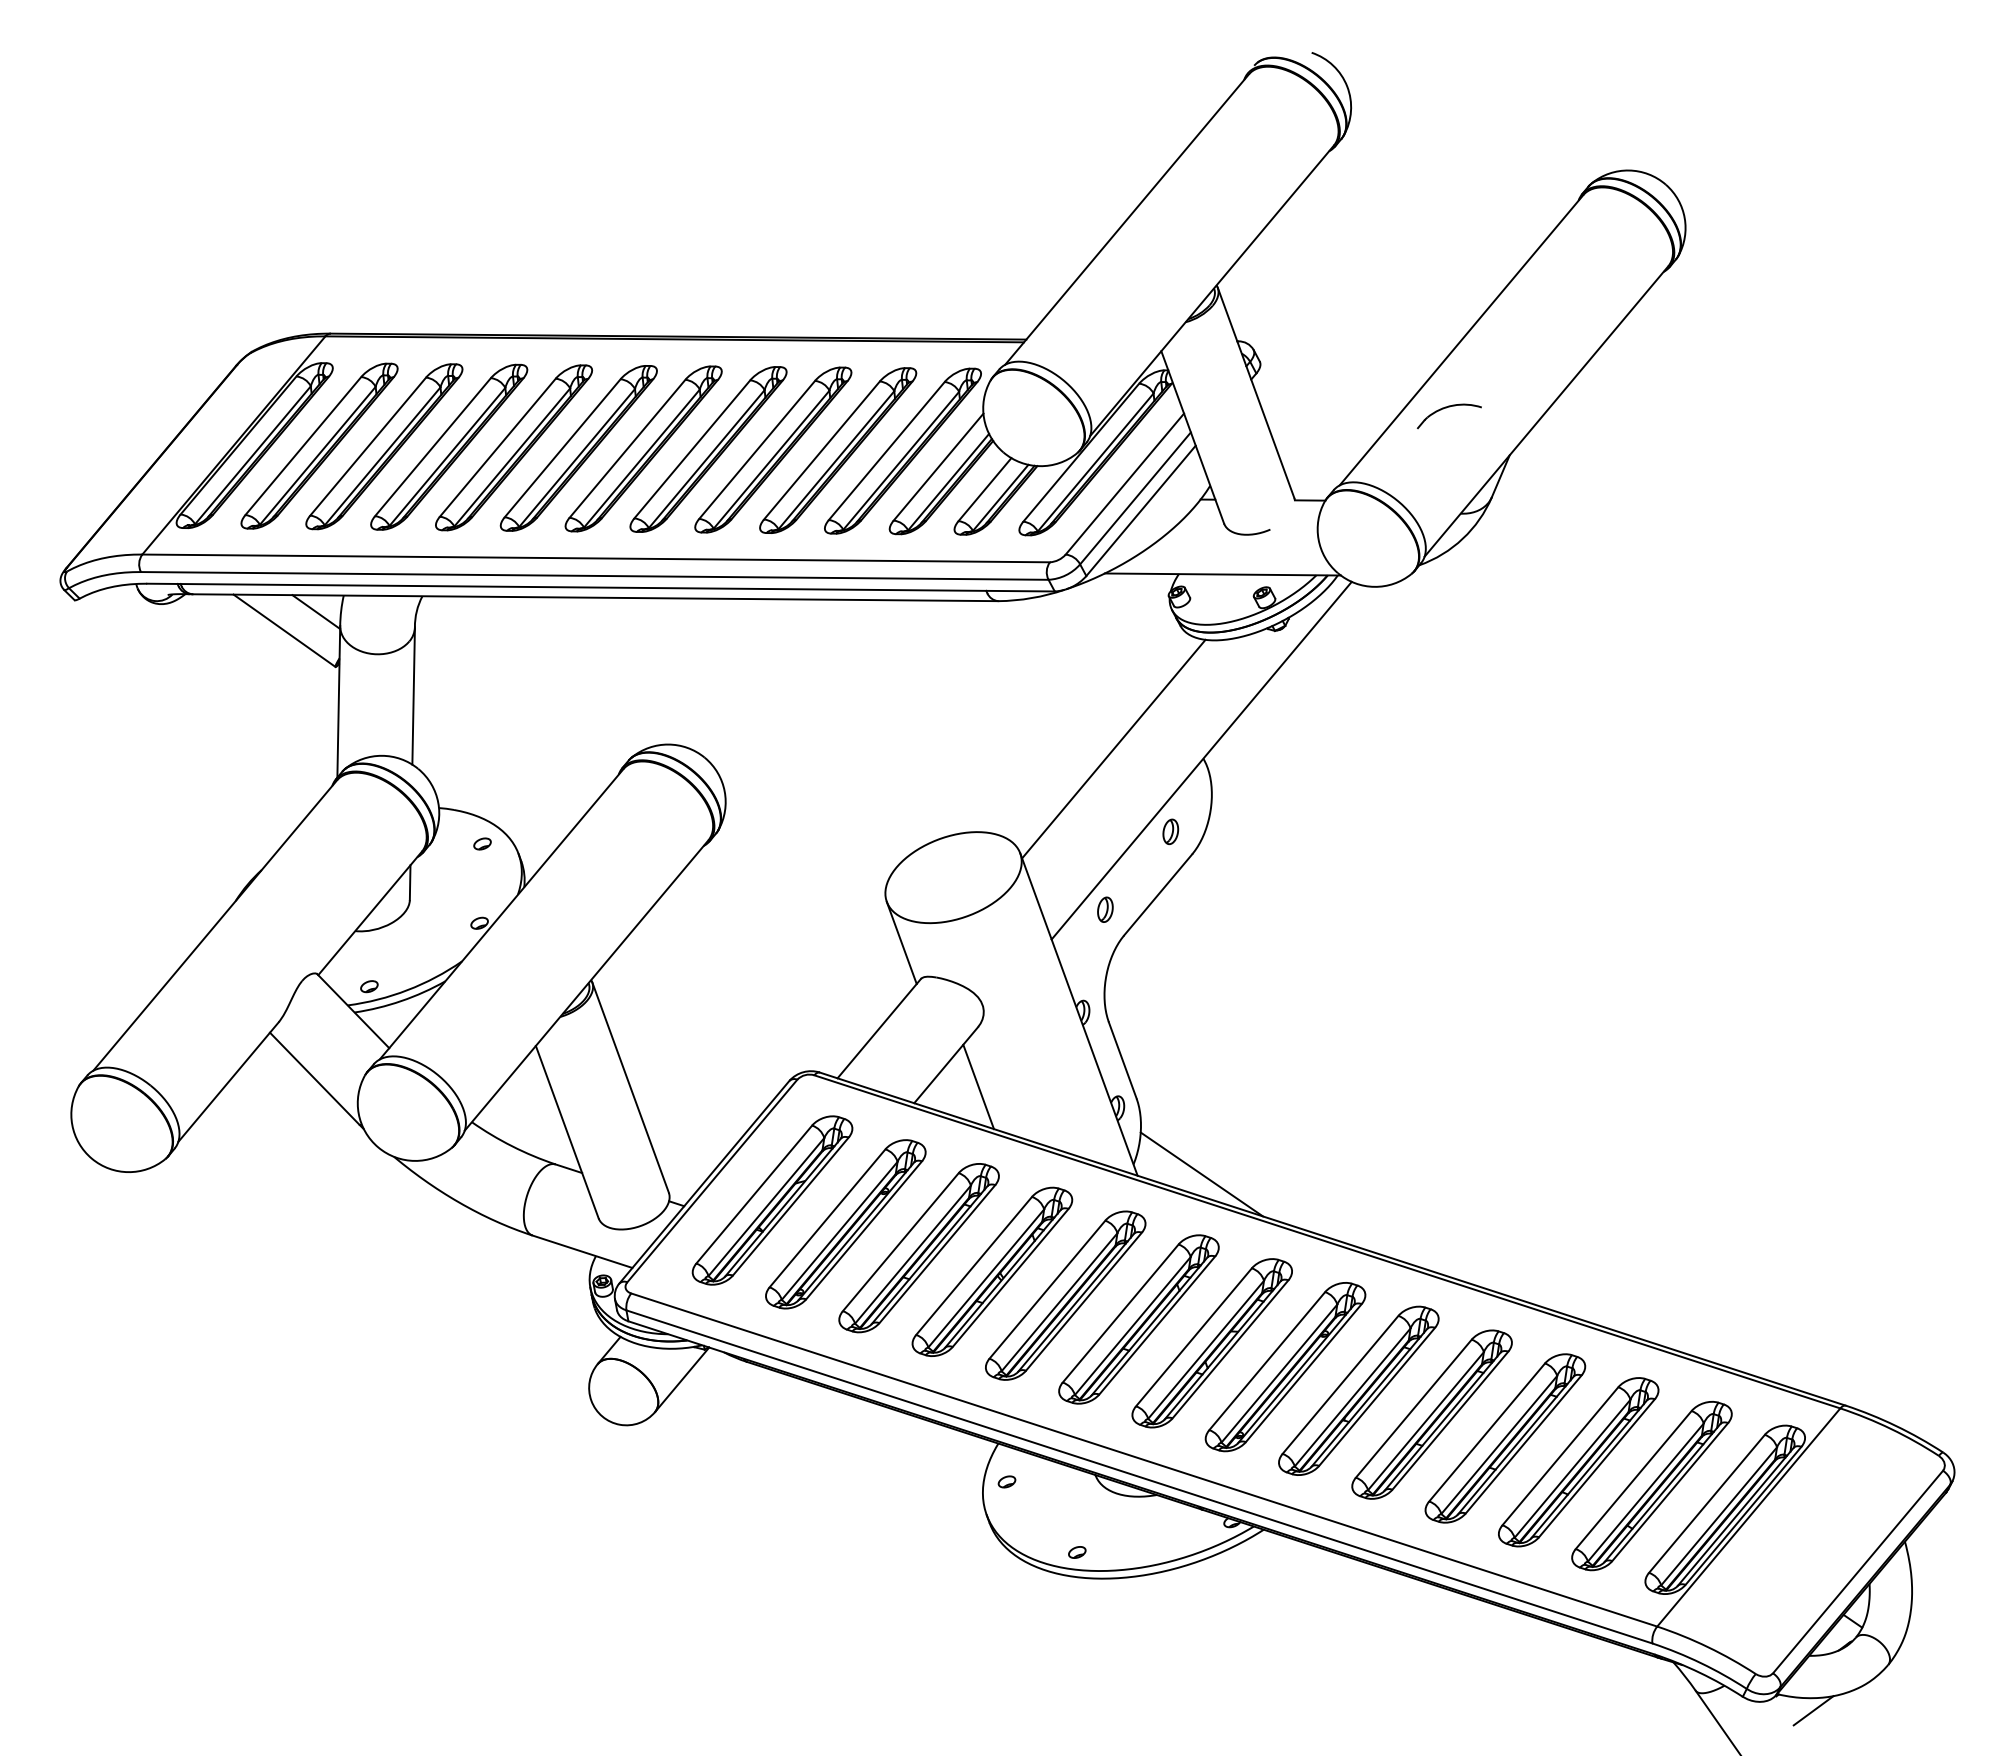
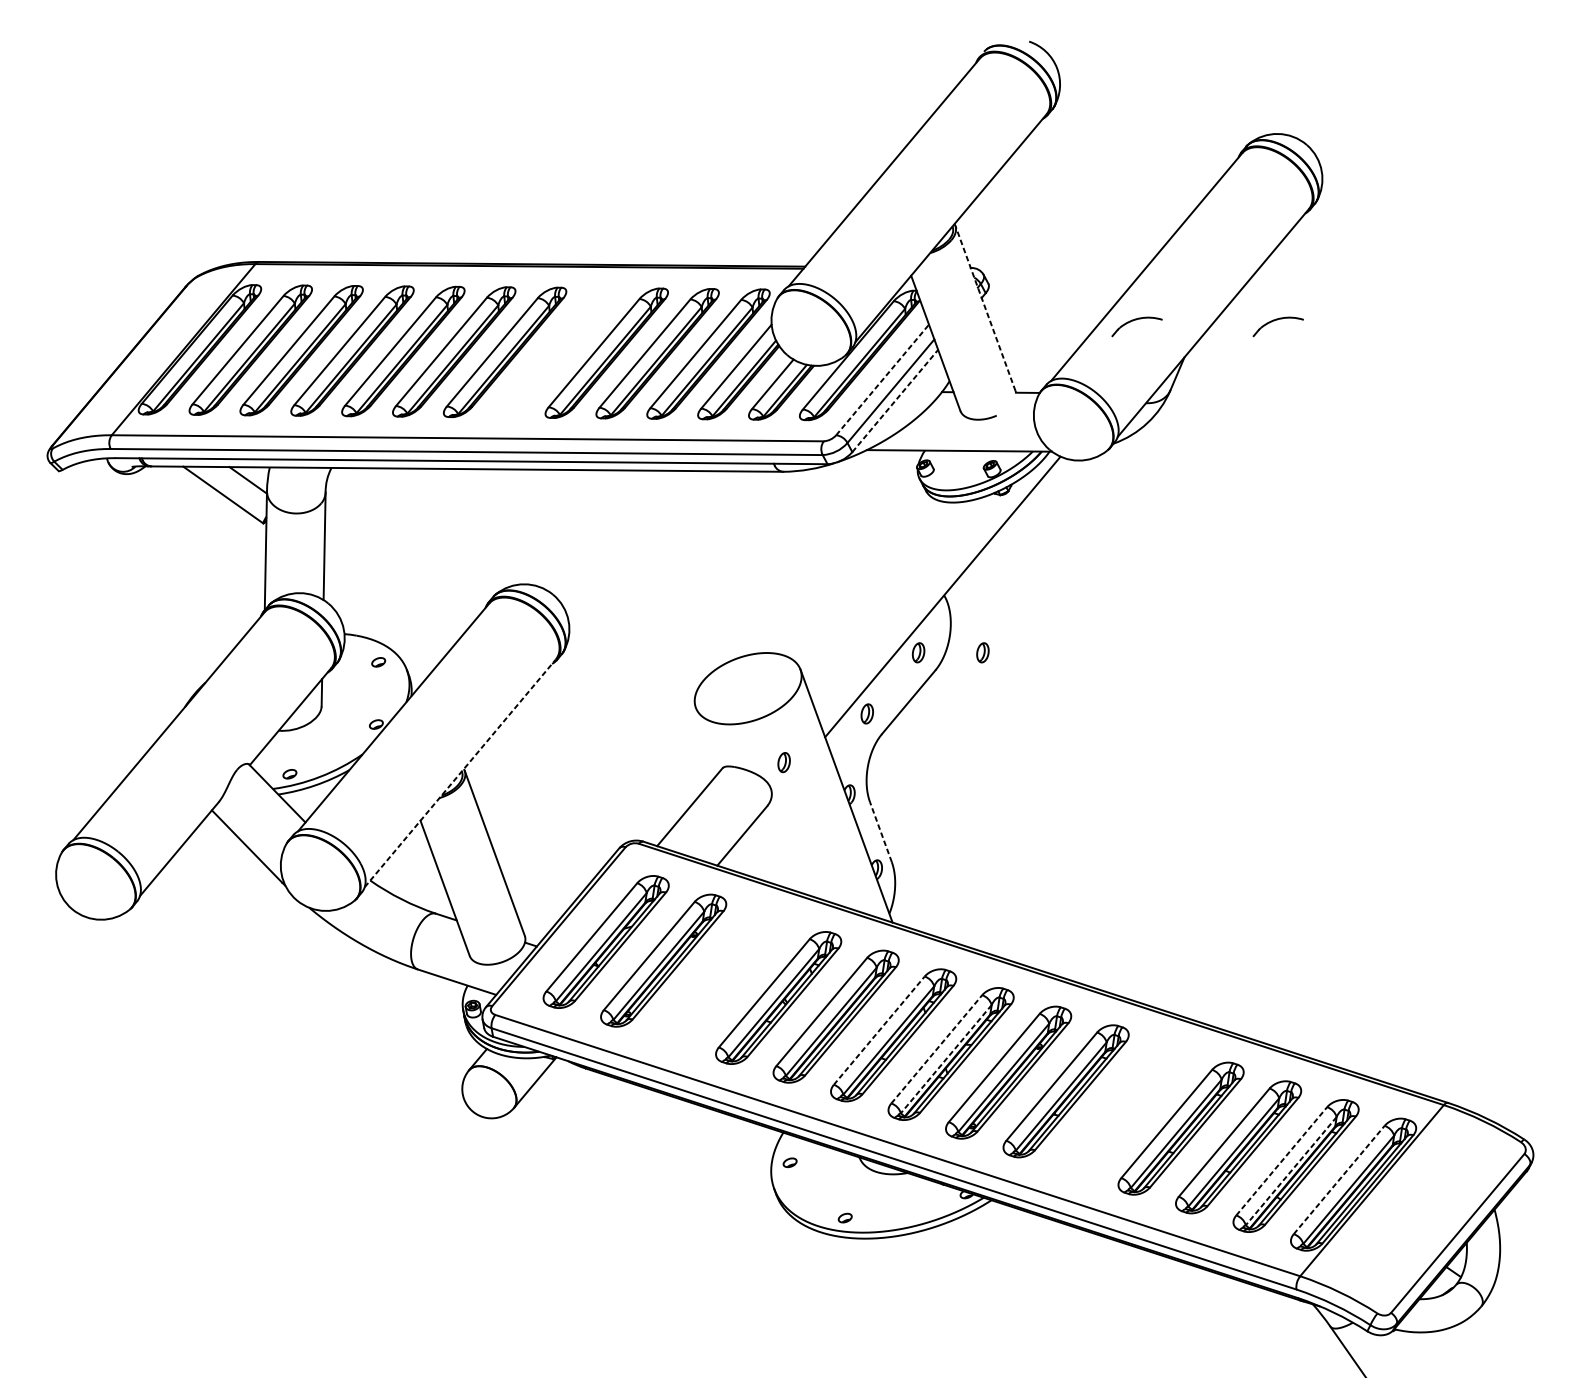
line: (1256, 392) -> (985, 308), solid -> dashed
part: (1626, 408) -> (1276, 320), added
part: (708, 449) -> (555, 352), removed
line: (1125, 483) -> (883, 379), solid -> dashed
line: (1141, 510) -> (895, 400), solid -> dashed
line: (1113, 748) -> (873, 587), removed
part: (1252, 831) -> (982, 652), added
line: (901, 942) -> (707, 739), removed
part: (999, 971) -> (784, 762), added
line: (586, 985) -> (460, 773), solid -> dashed
line: (1122, 1060) -> (880, 832), solid -> dashed
line: (978, 1086) -> (767, 852), removed
line: (1201, 1174) -> (942, 921), removed
part: (918, 1248) -> (720, 979), removed
line: (1120, 1313) -> (879, 1030), solid -> dashed
line: (1194, 1336) -> (937, 1048), solid -> dashed
line: (1205, 1350) -> (945, 1059), solid -> dashed
part: (1431, 1414) -> (1123, 1109), removed
line: (1633, 1479) -> (1281, 1160), solid -> dashed
line: (1645, 1492) -> (1291, 1171), solid -> dashed
line: (1707, 1503) -> (1339, 1179), solid -> dashed
line: (1813, 1710) -> (1422, 1342), removed

